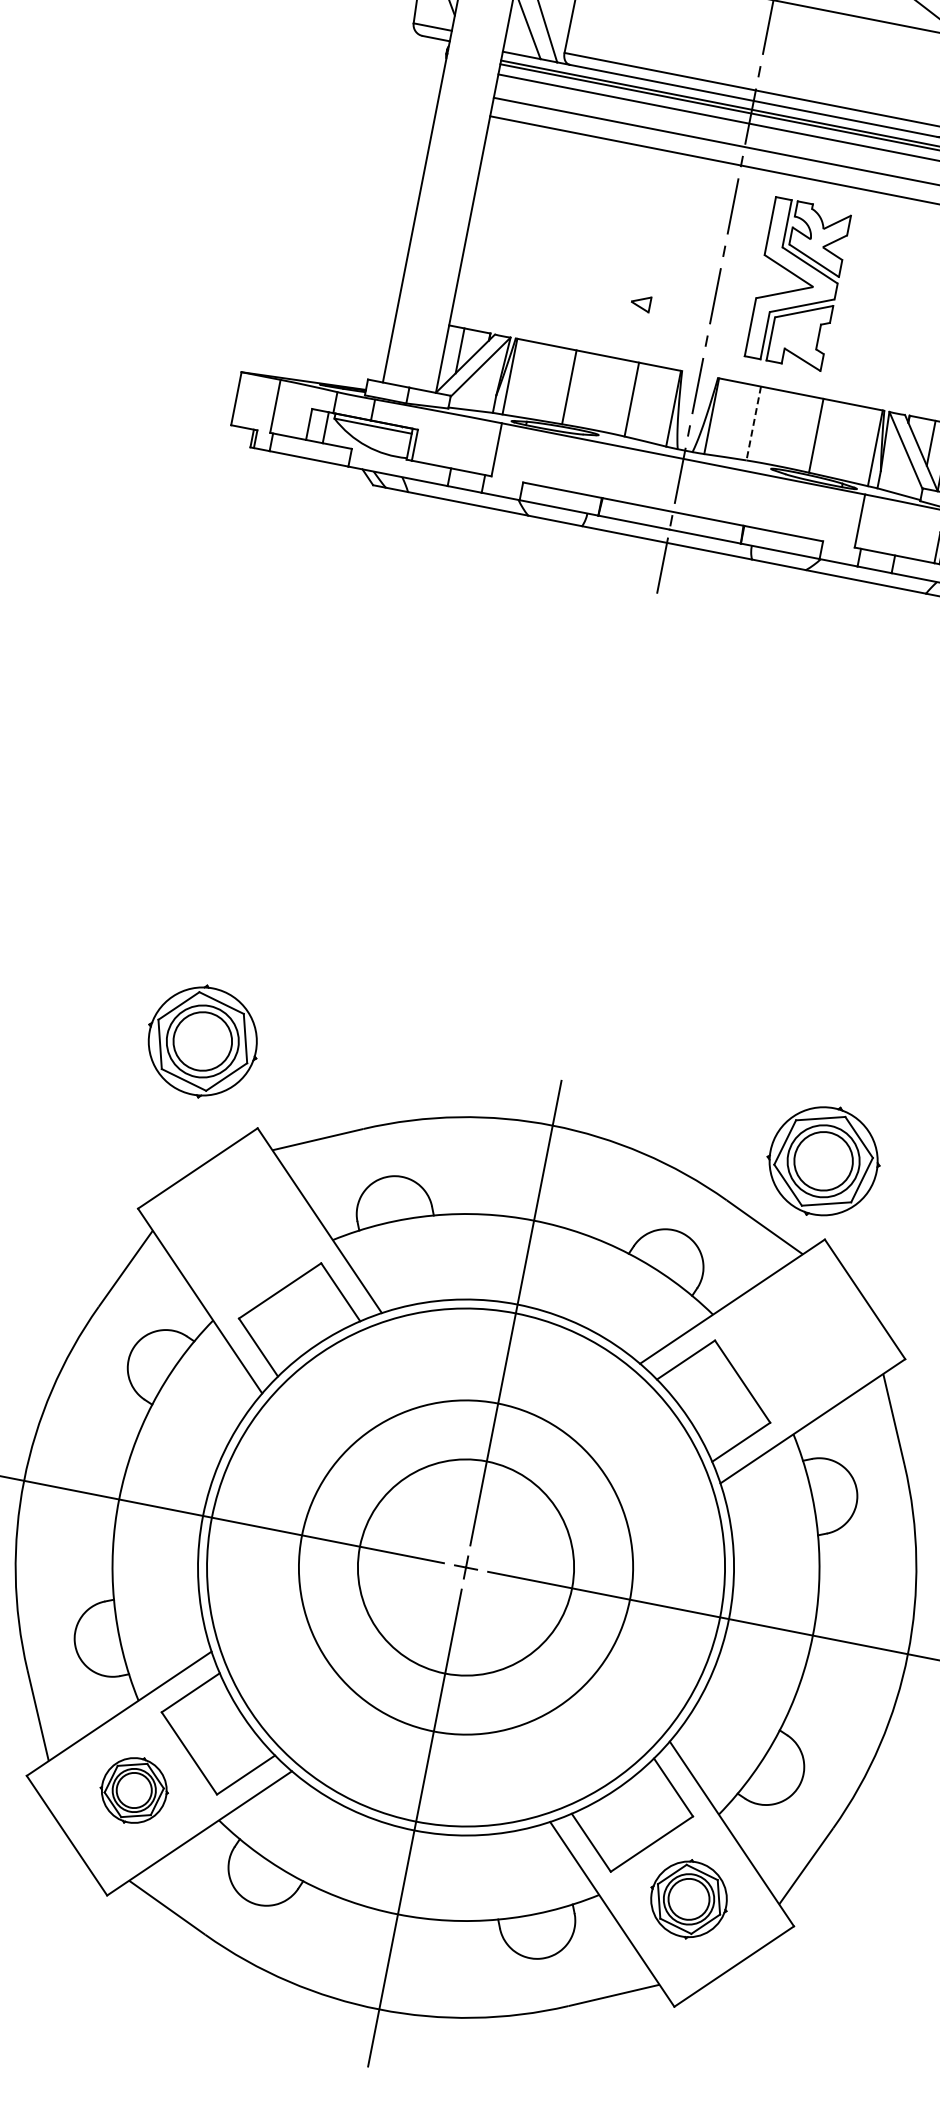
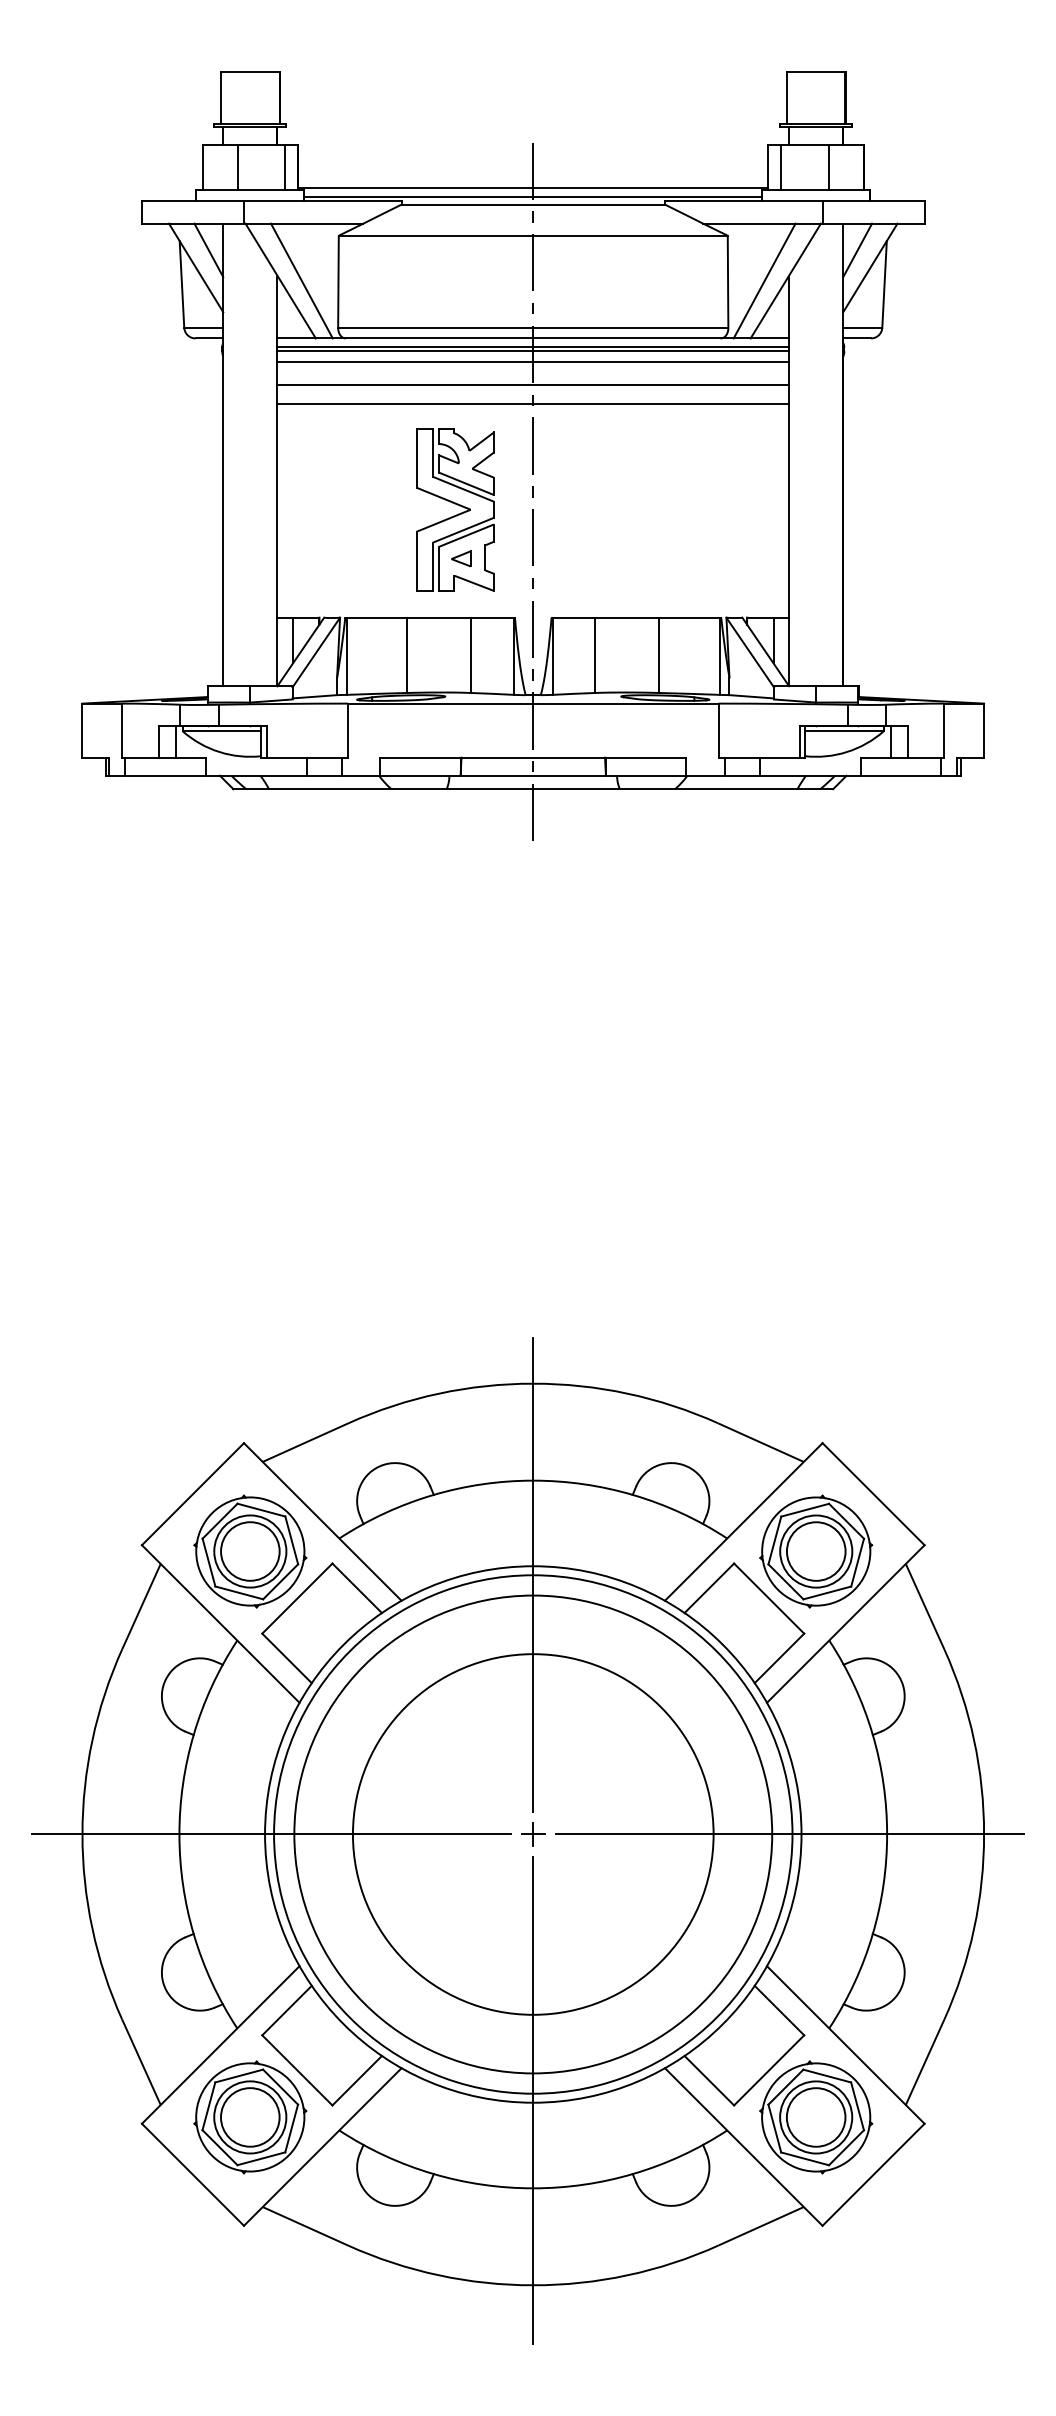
part: (798, 283) -> (455, 509), moved
line: (753, 423) -> (595, 655), dashed -> solid
part: (202, 1041) -> (250, 1551), moved
part: (823, 1161) -> (816, 1551), moved
circle: (465, 1567) -> (532, 1834), size x1.67
circle: (466, 1567) -> (533, 1834), size x1.43
part: (134, 1790) -> (250, 2117), size x1.67
part: (689, 1899) -> (816, 2117), size x1.43

